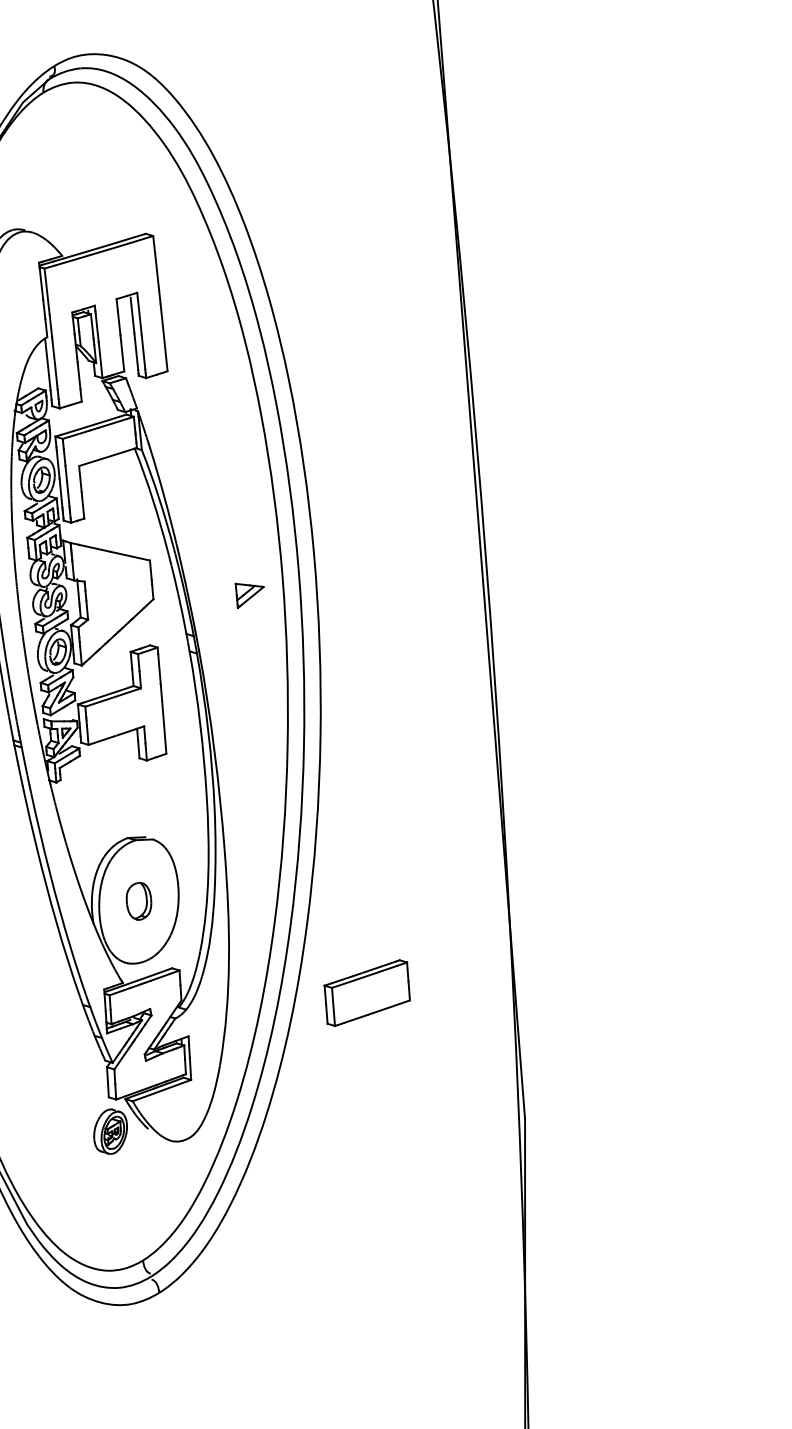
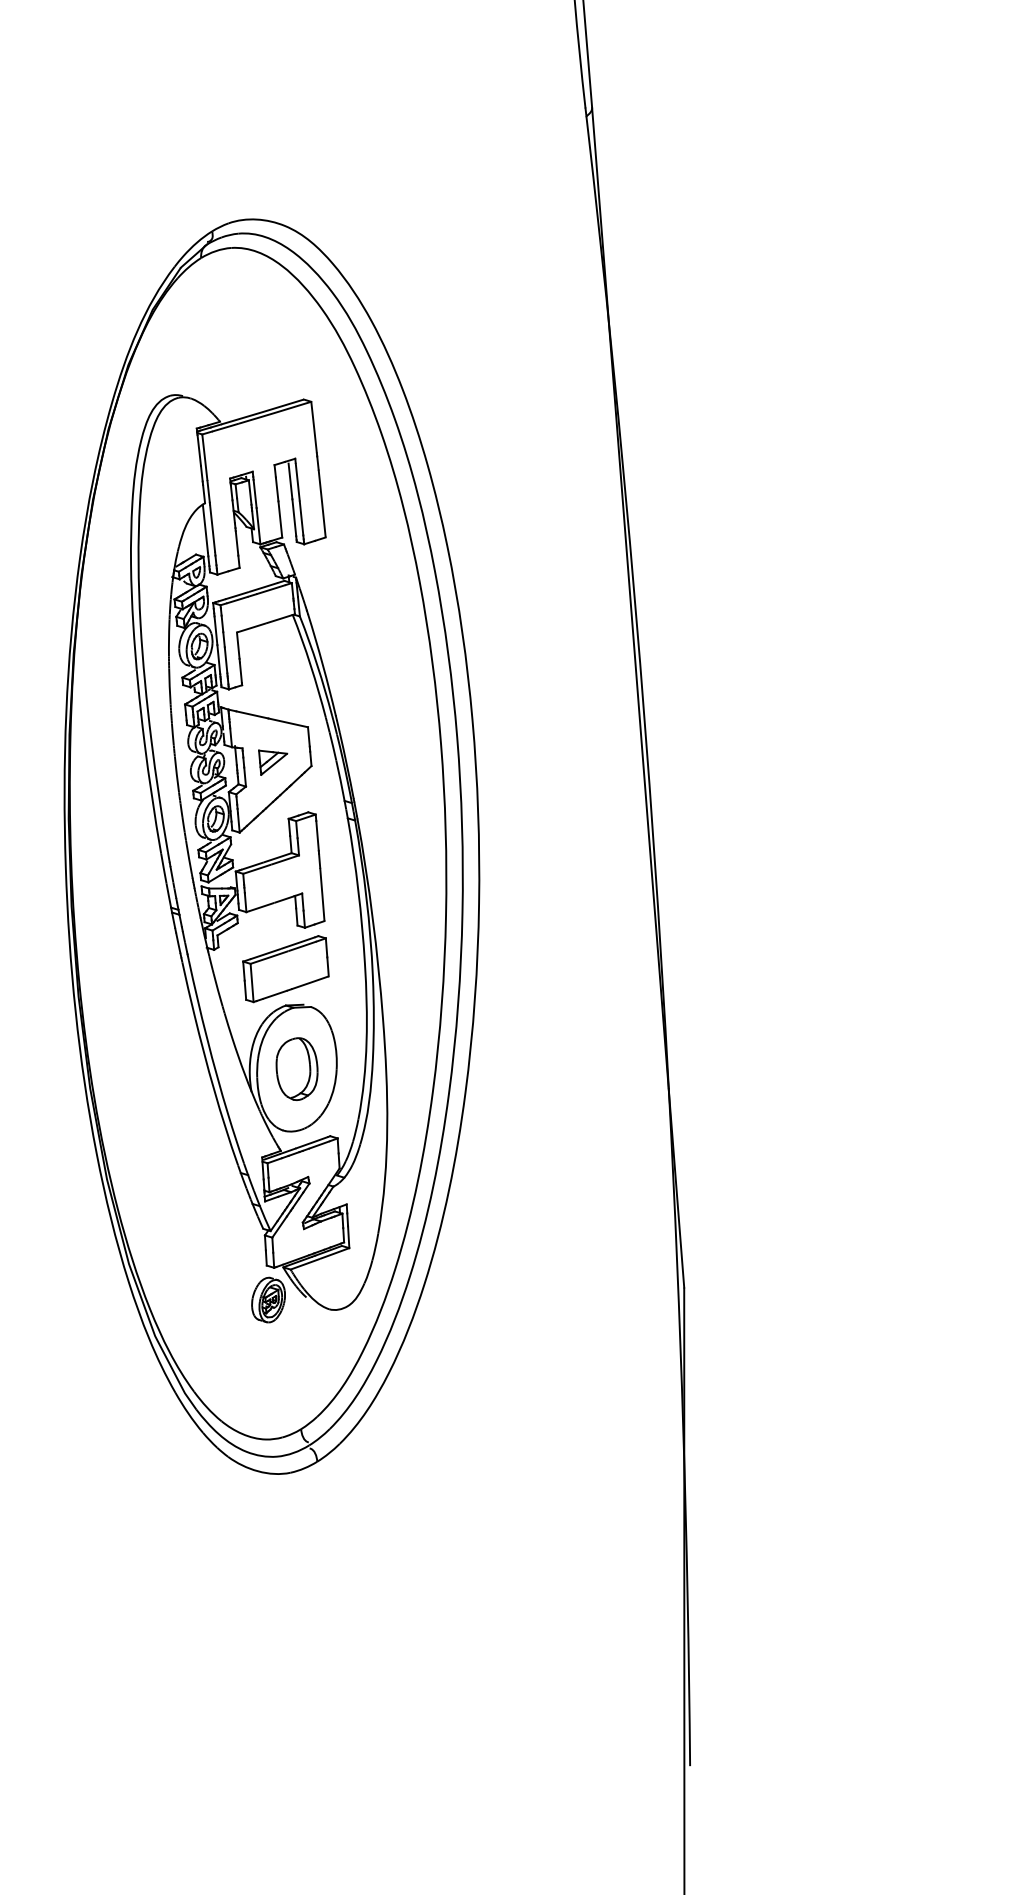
part: (250, 595) -> (273, 762), moved
part: (138, 900) -> (296, 1068), size x1.67
part: (366, 993) -> (285, 969), moved

